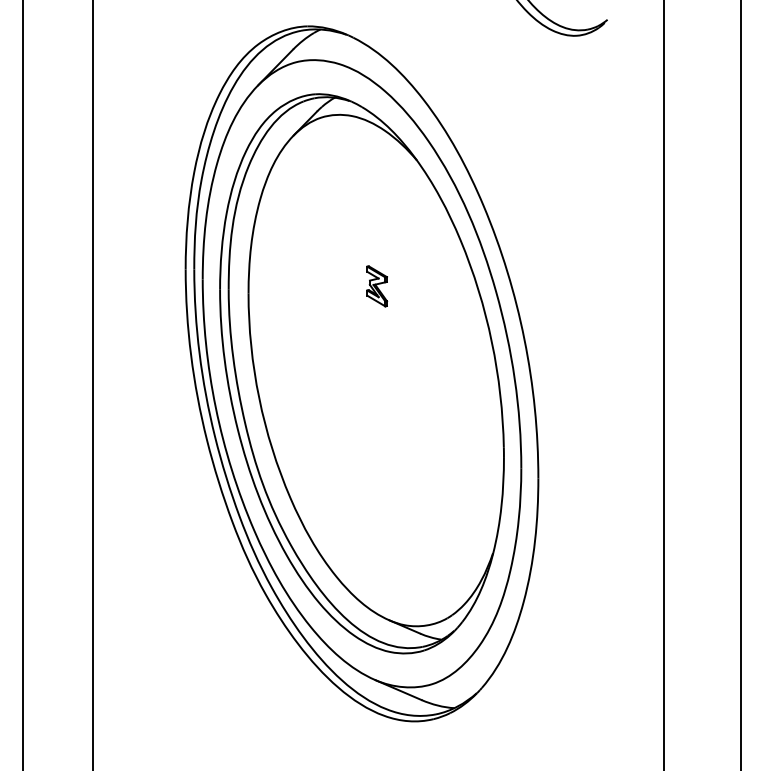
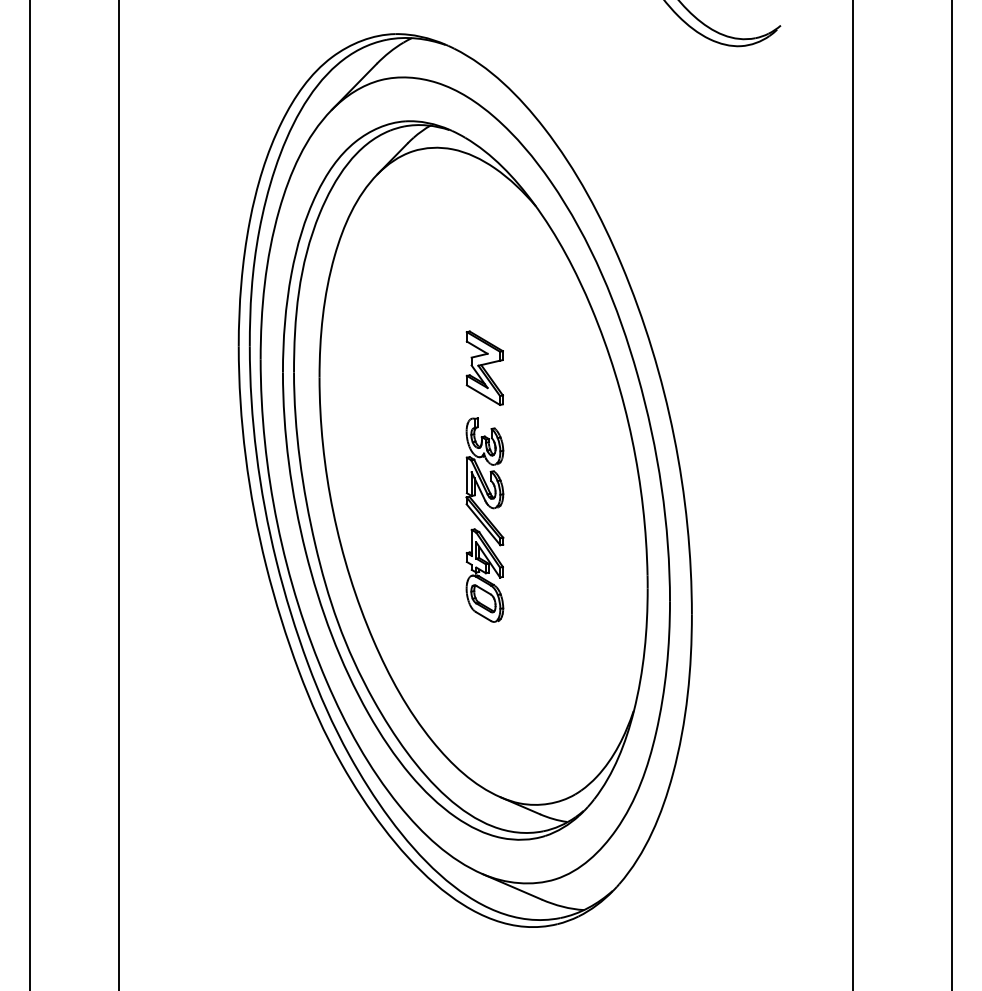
part: (376, 285) -> (484, 367), size x1.43
part: (376, 404) -> (484, 519), added

